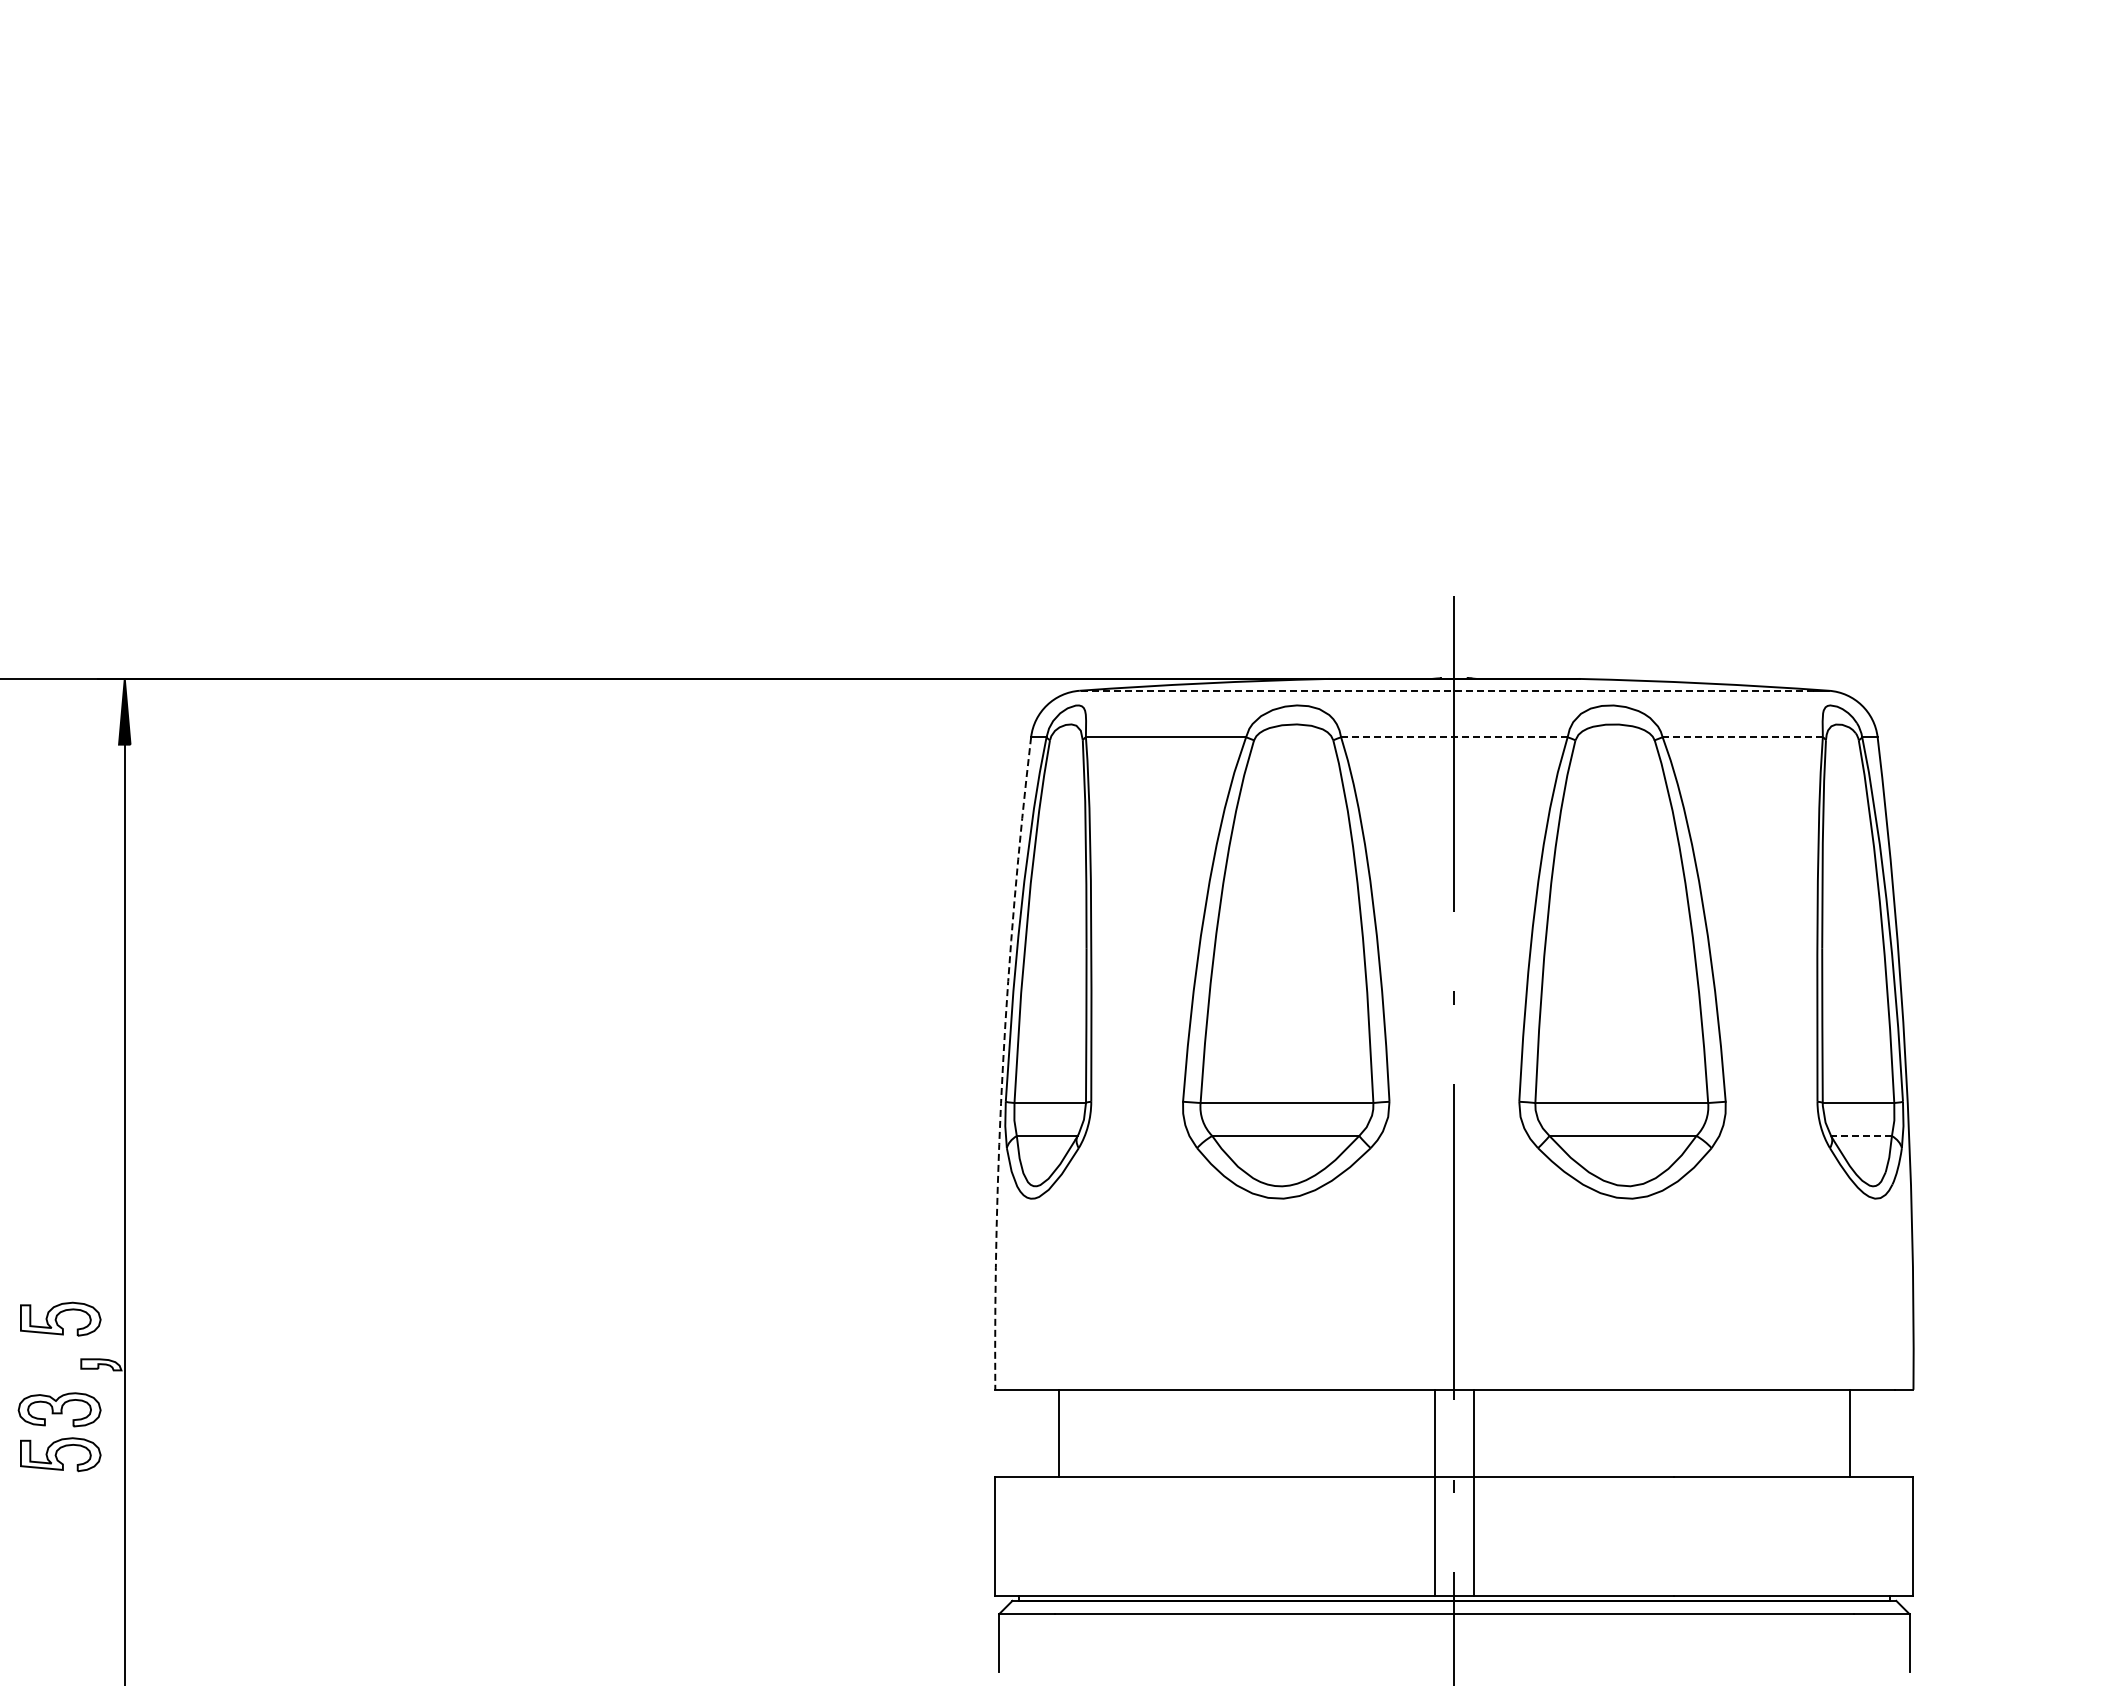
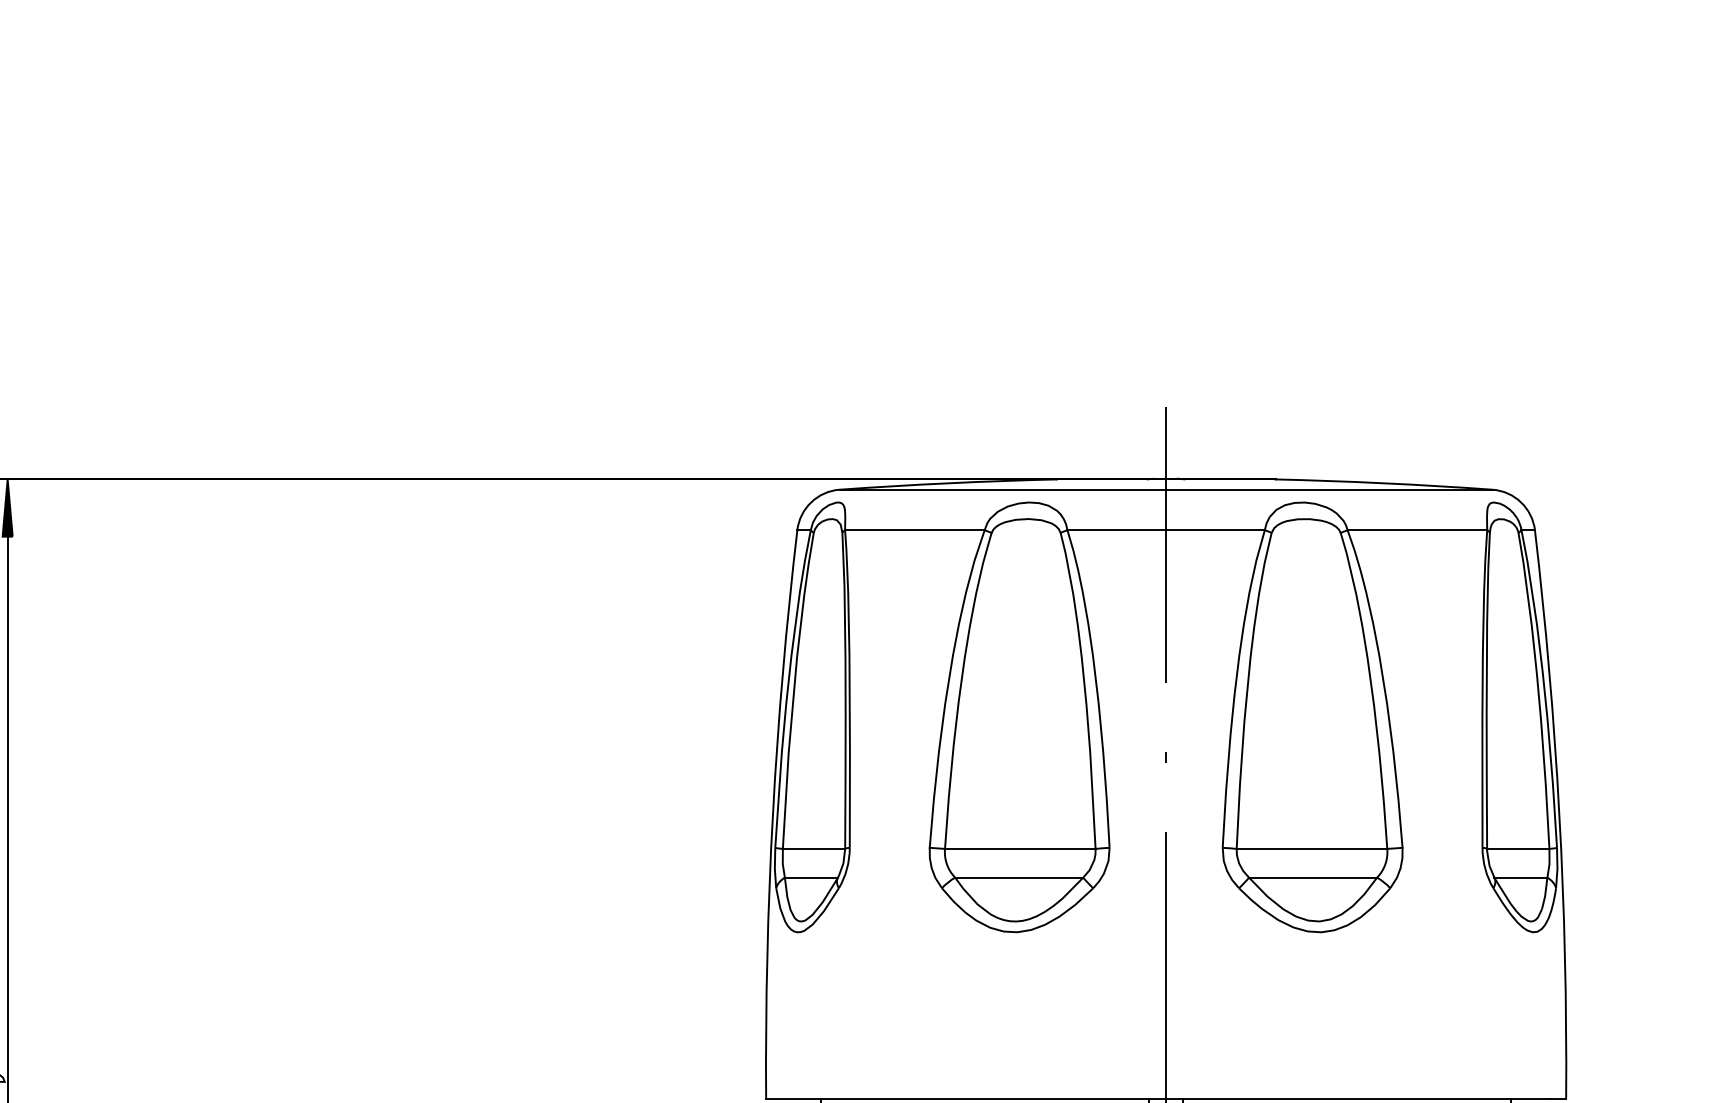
line: (1446, 690) -> (1159, 489), dashed -> solid
line: (1453, 737) -> (1165, 530), dashed -> solid
line: (1742, 737) -> (1417, 530), dashed -> solid
arc: (1003, 1062) -> (773, 813), dashed -> solid
line: (1861, 1136) -> (1520, 878), dashed -> solid

